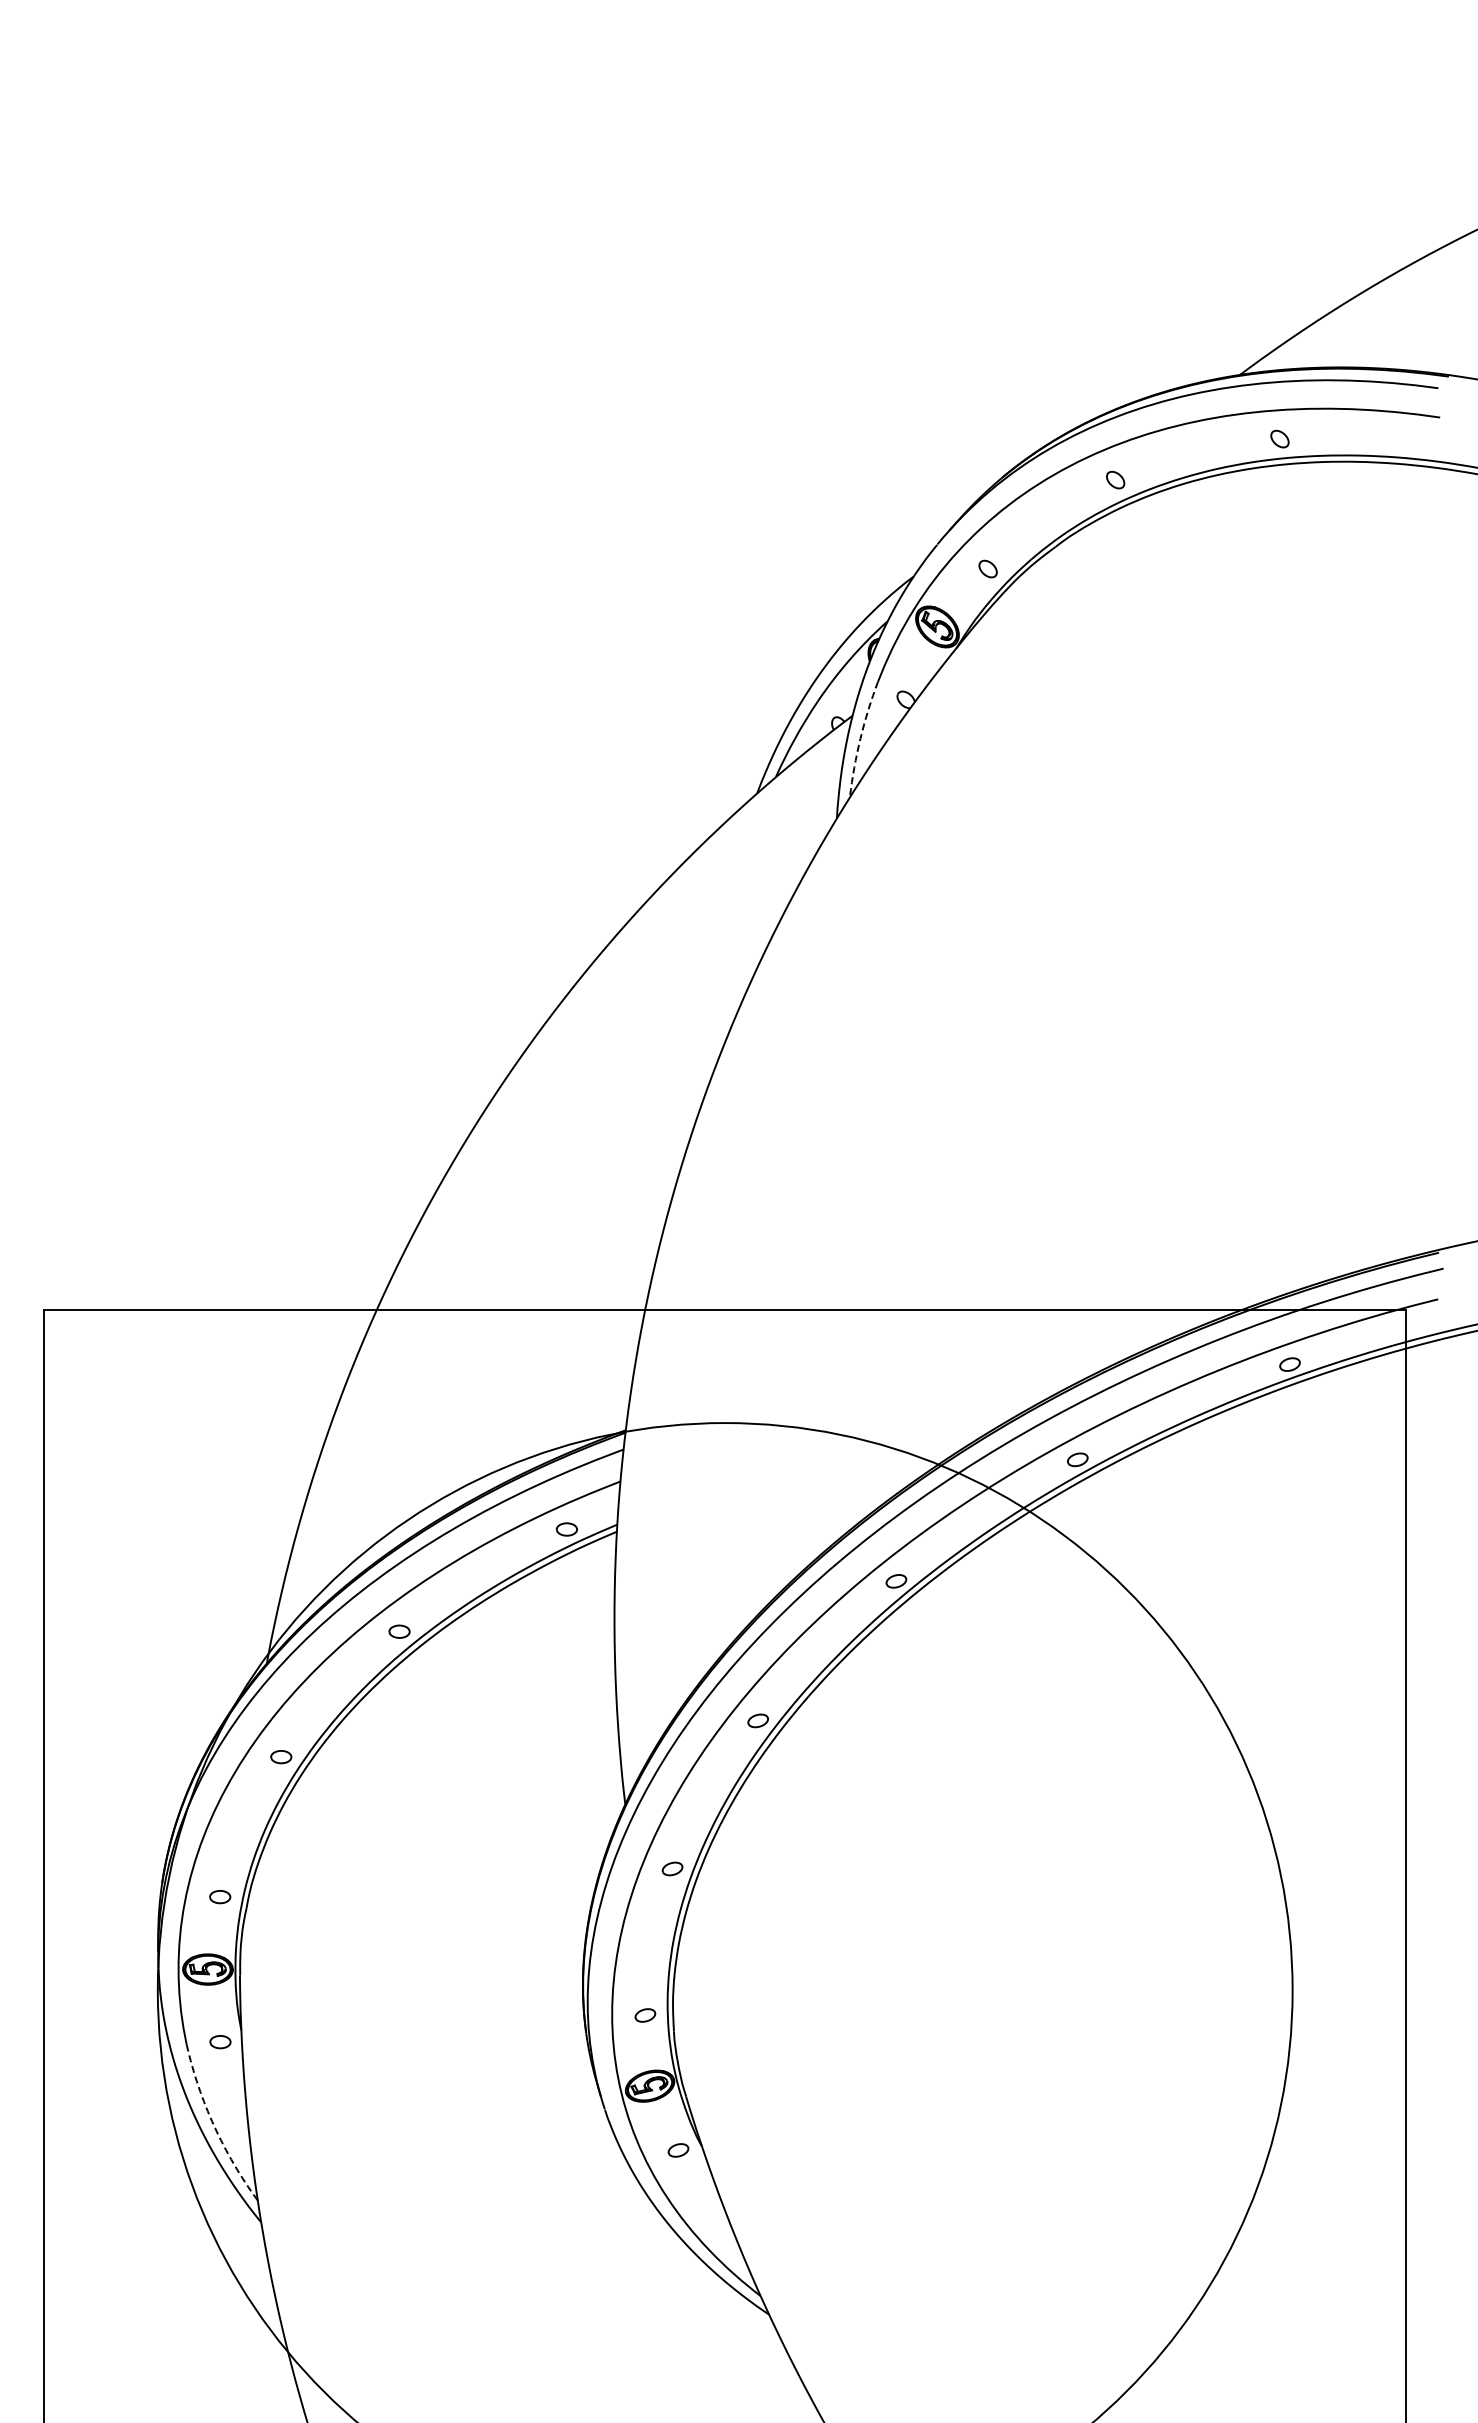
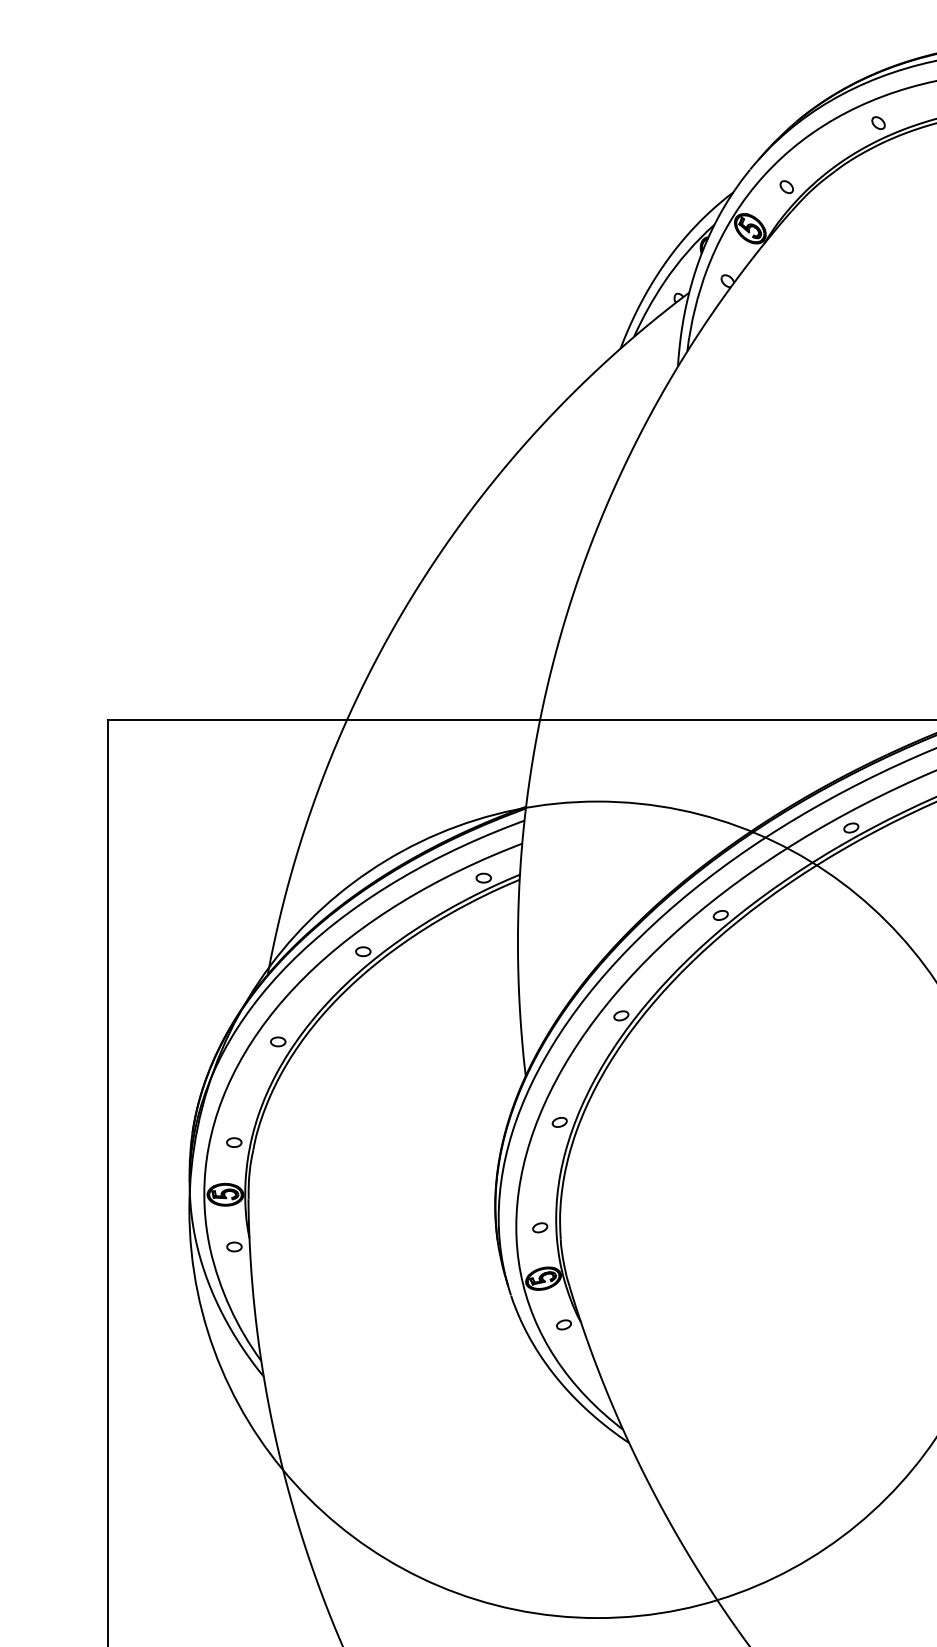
arc: (860, 738) -> (694, 309), dashed -> solid
arc: (214, 2126) -> (230, 1307), dashed -> solid

